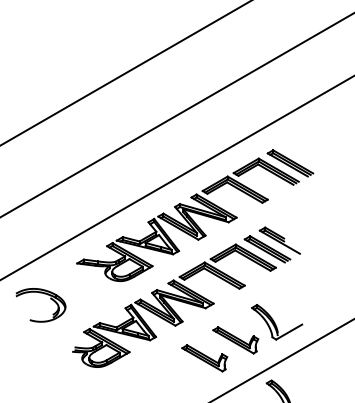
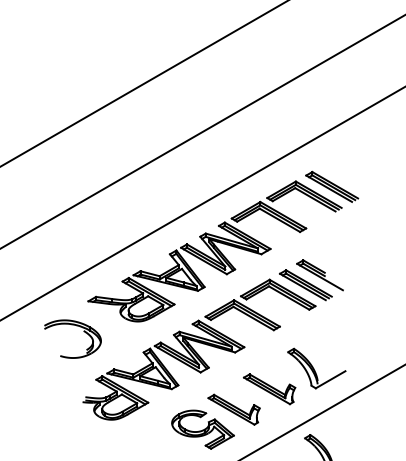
part: (44, 294) -> (76, 326), moved
part: (177, 375) -> (202, 429), added

